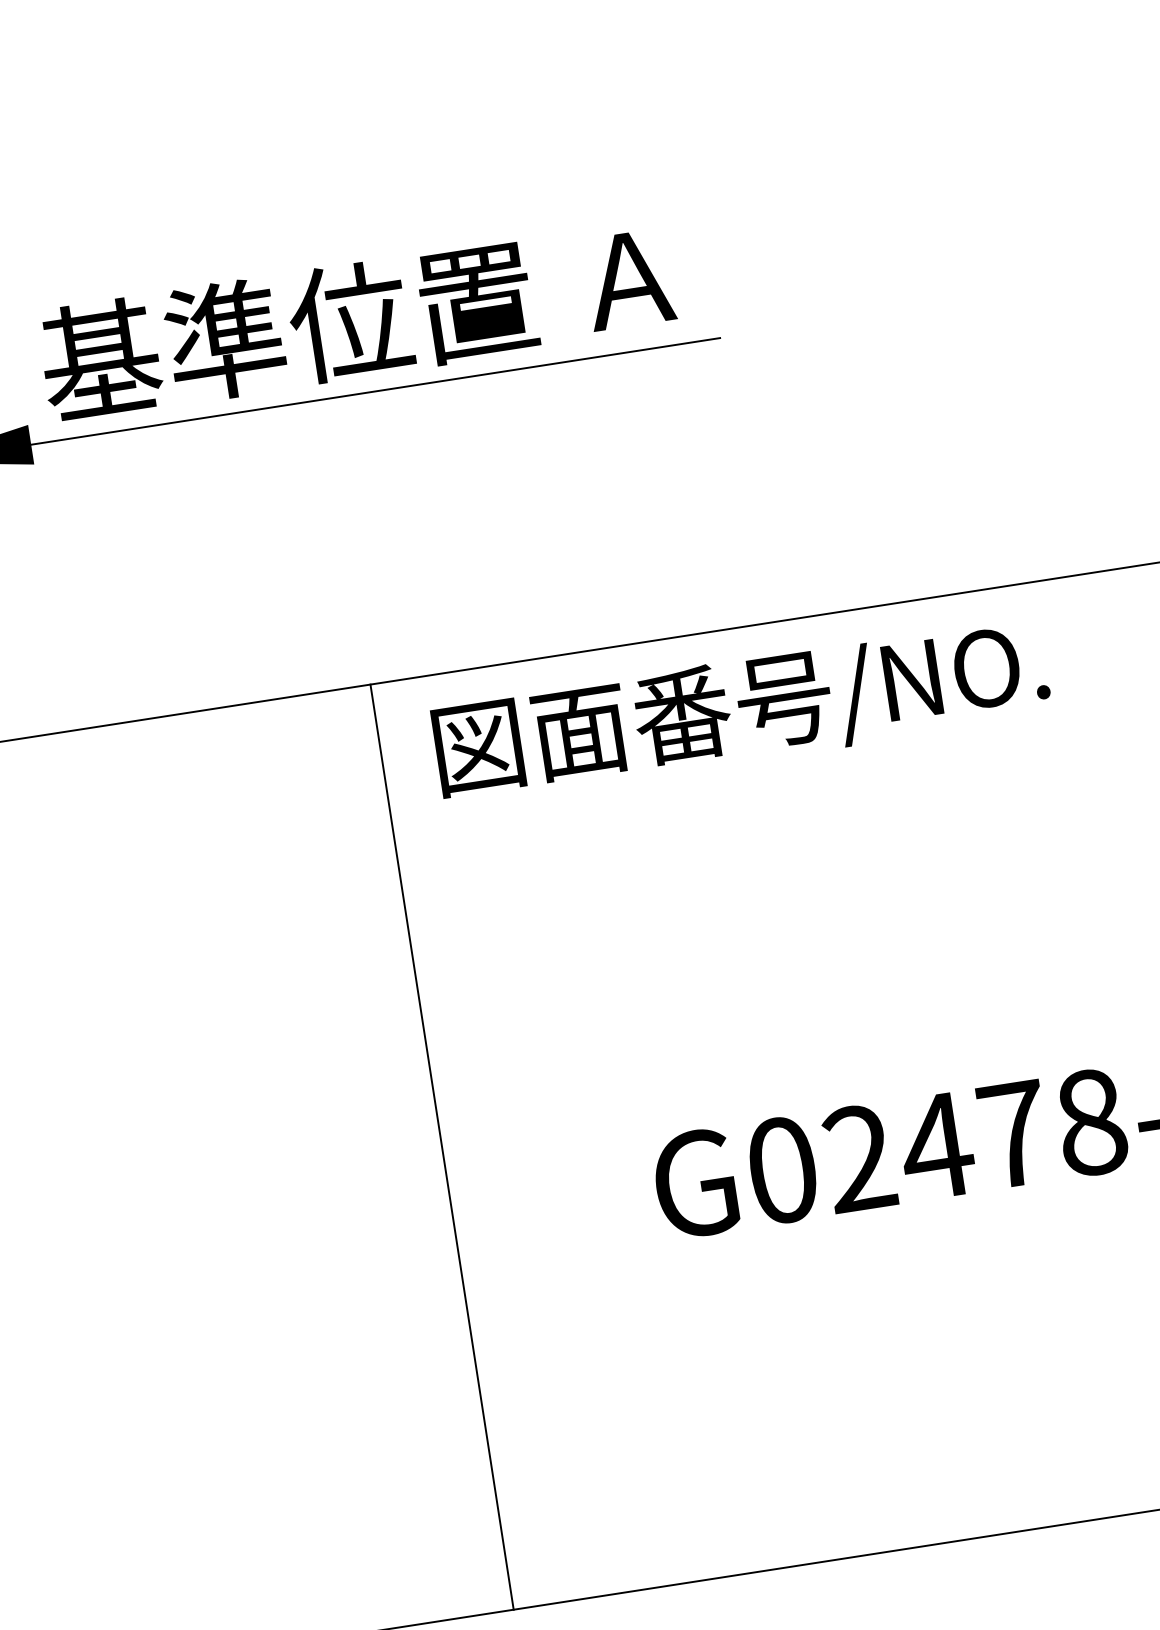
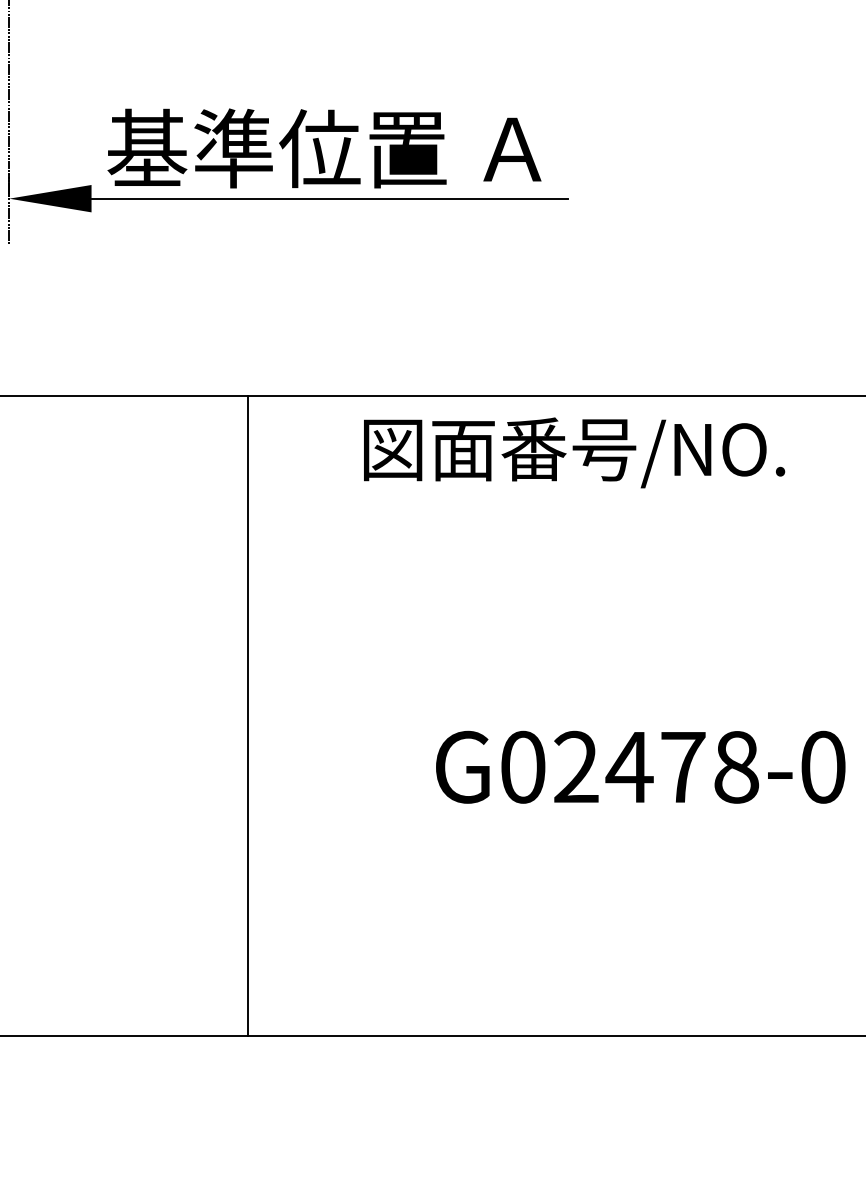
text: (741, 710) -> (574, 452), moved
line: (441, 1146) -> (247, 715), moved

